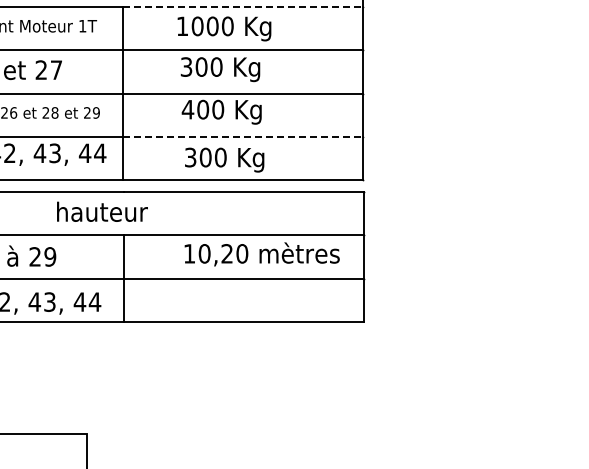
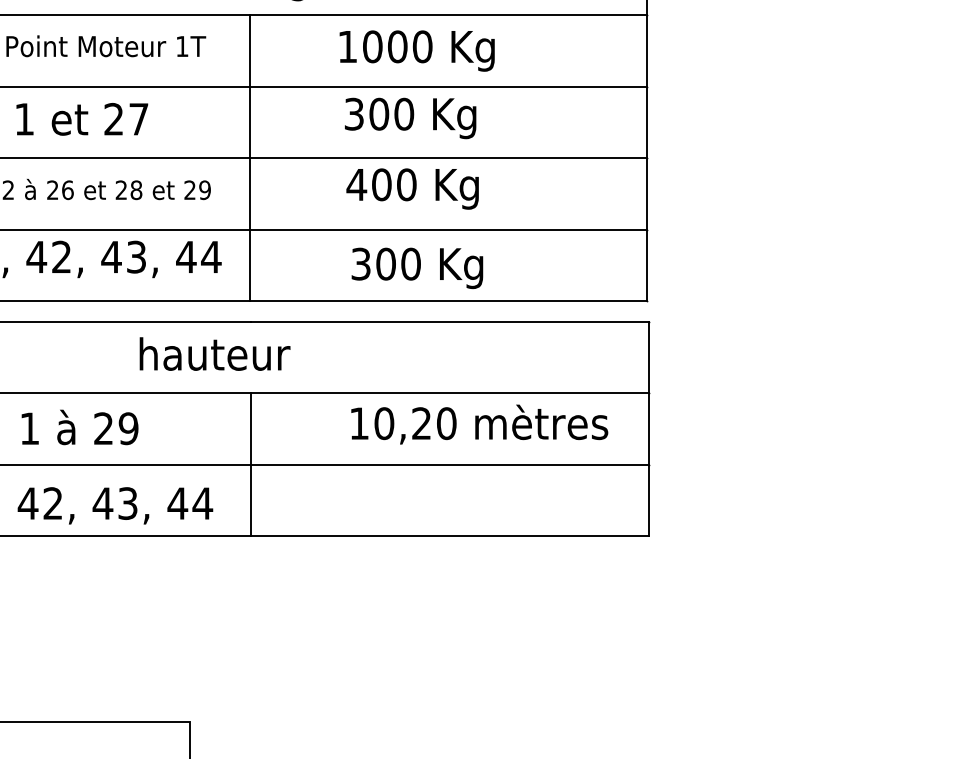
line: (243, 7) -> (448, 15), dashed -> solid
line: (243, 136) -> (448, 229), dashed -> solid

